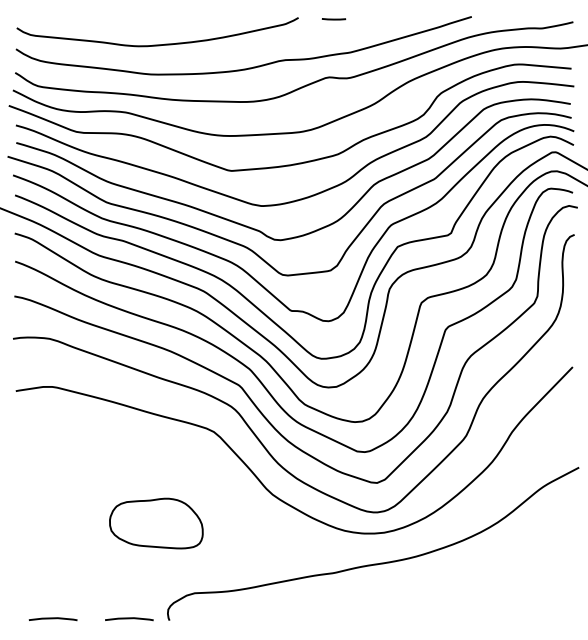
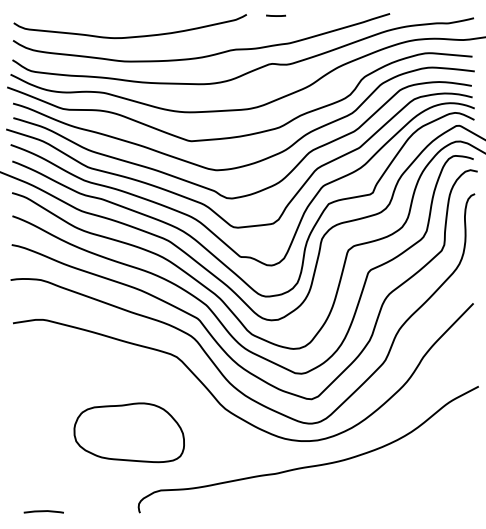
part: (155, 523) -> (128, 432), size x1.43
line: (128, 618) -> (106, 511), removed

